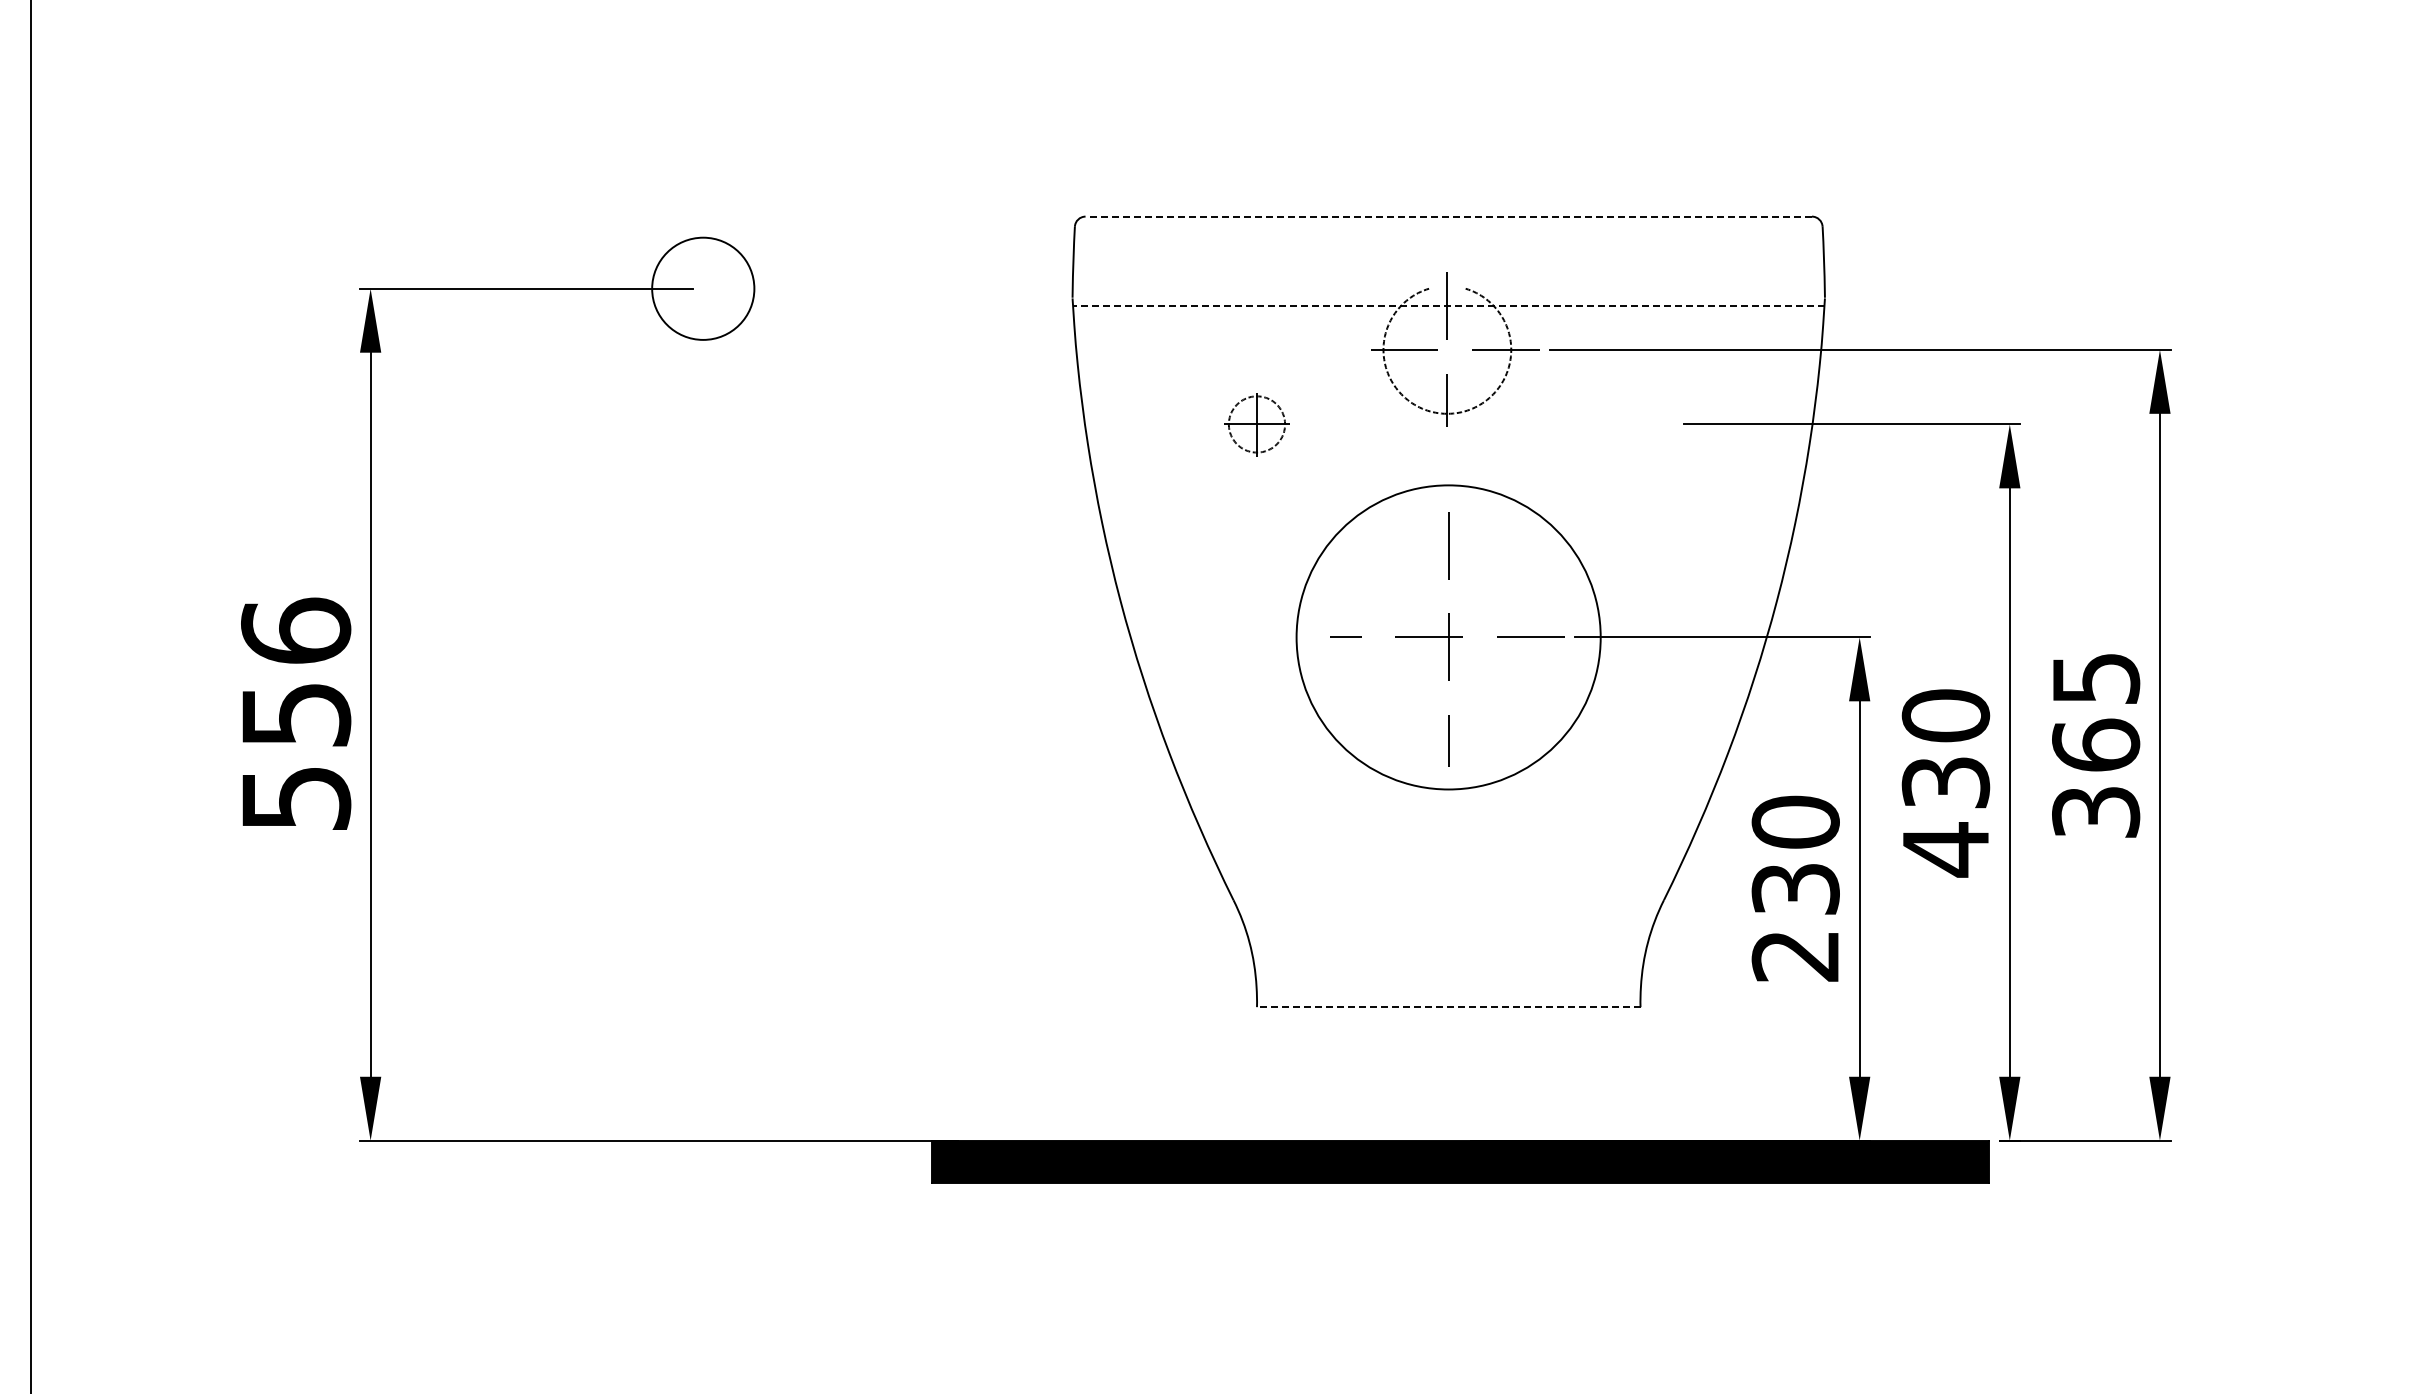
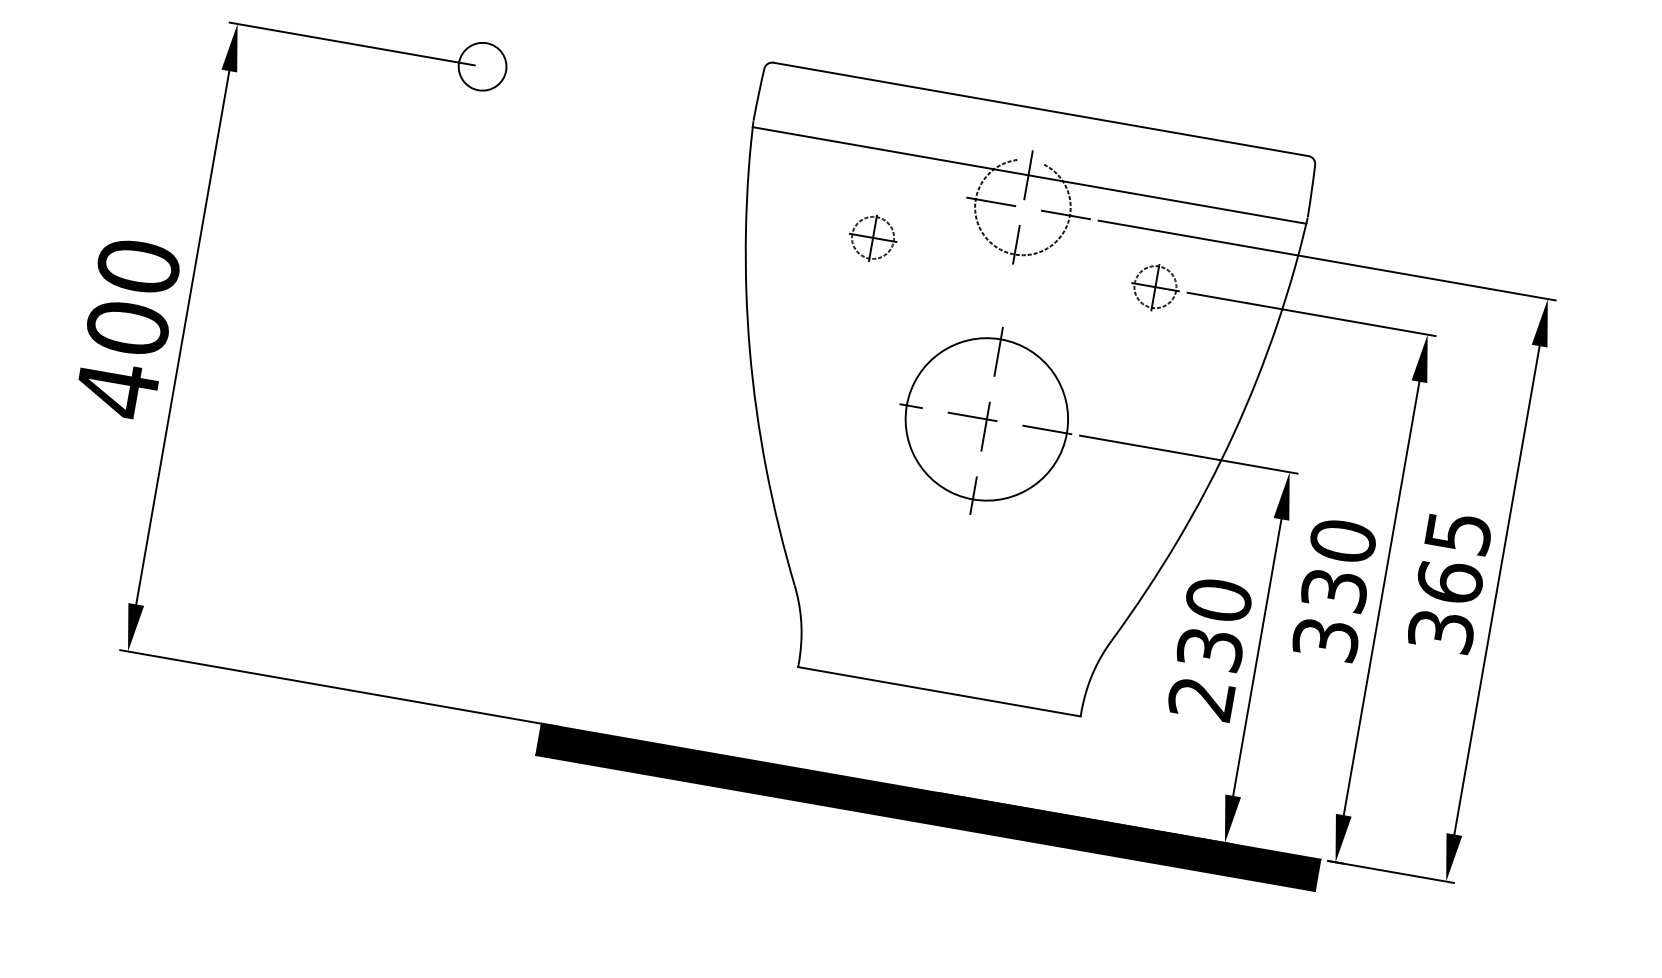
line: (1448, 216) -> (1040, 109), dashed -> solid
circle: (703, 288) -> (482, 66), size x0.62
line: (1448, 306) -> (1029, 175), dashed -> solid
part: (1640, 424) -> (1155, 287), added
circle: (1448, 637) -> (986, 419), size x0.71
text: (296, 715) -> (128, 328), 556 -> 400
text: (1945, 849) -> (1325, 639), 430 -> 330
line: (1448, 1007) -> (939, 692), dashed -> solid

